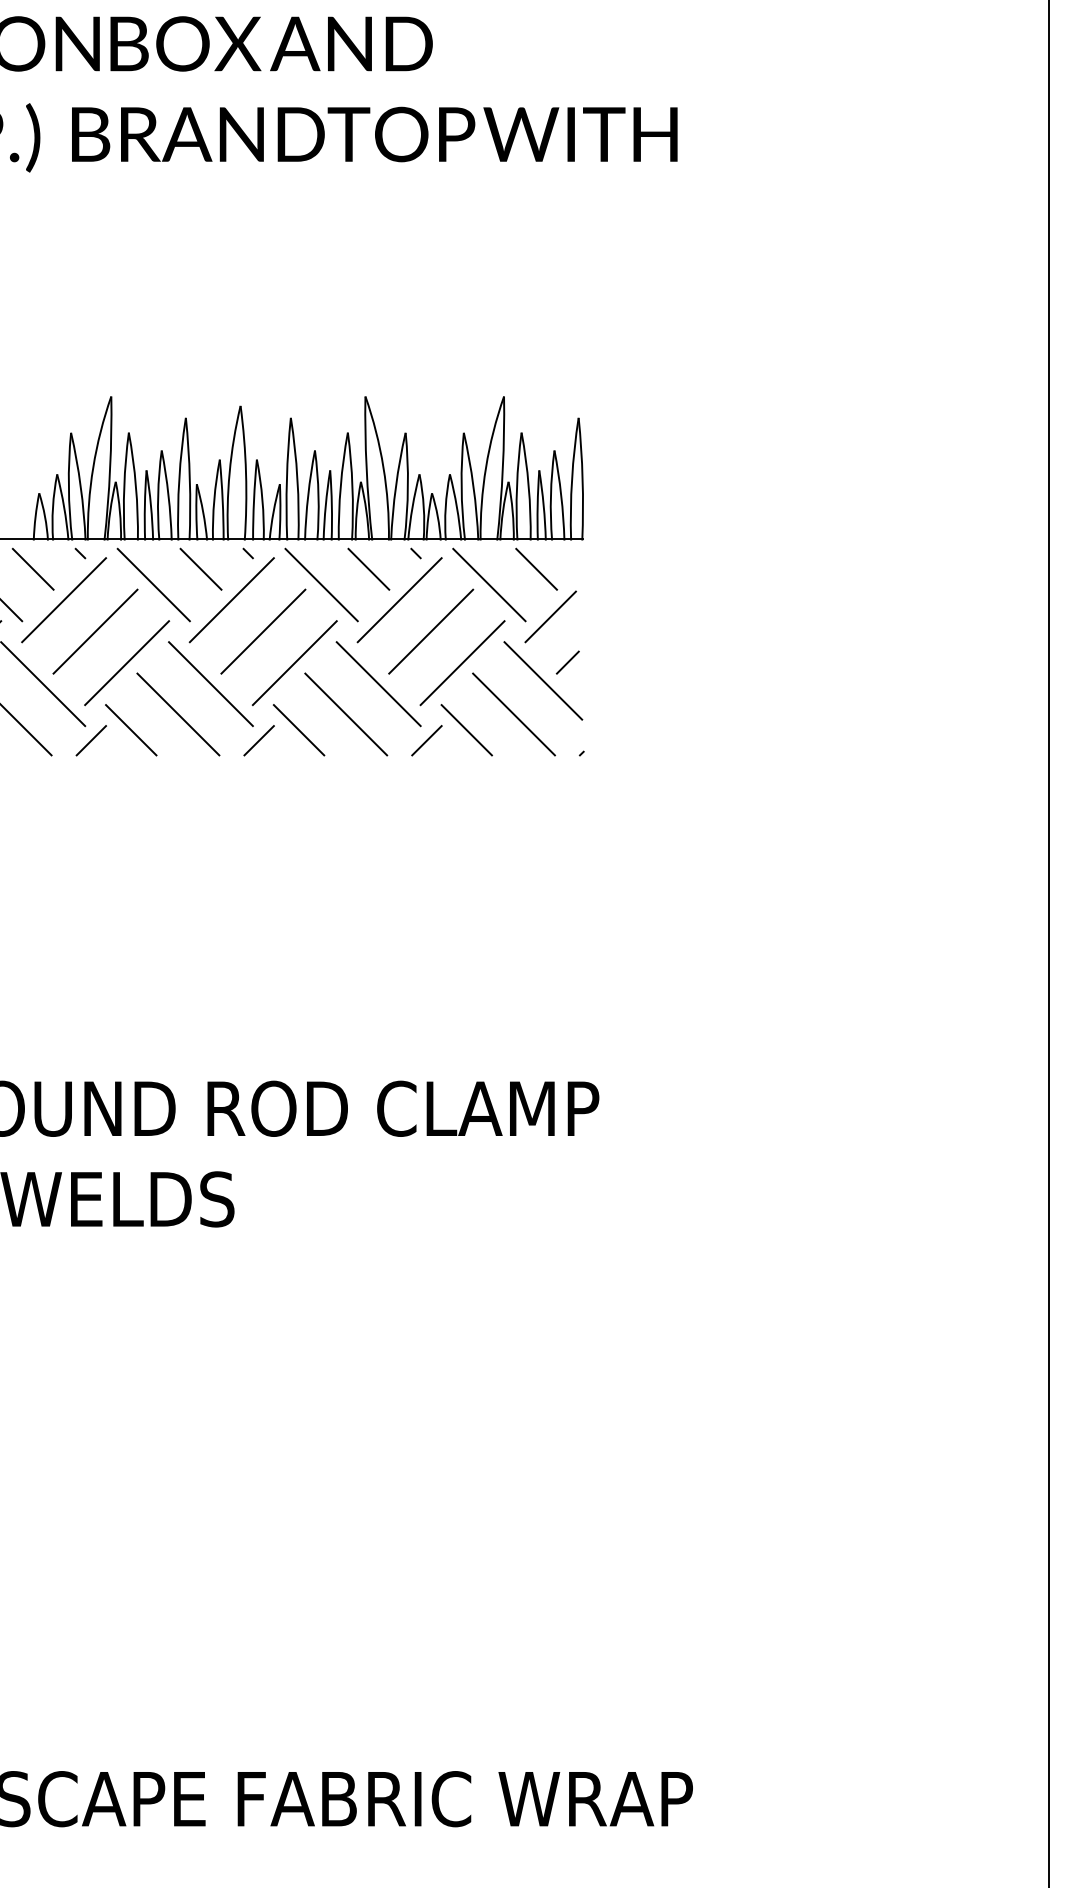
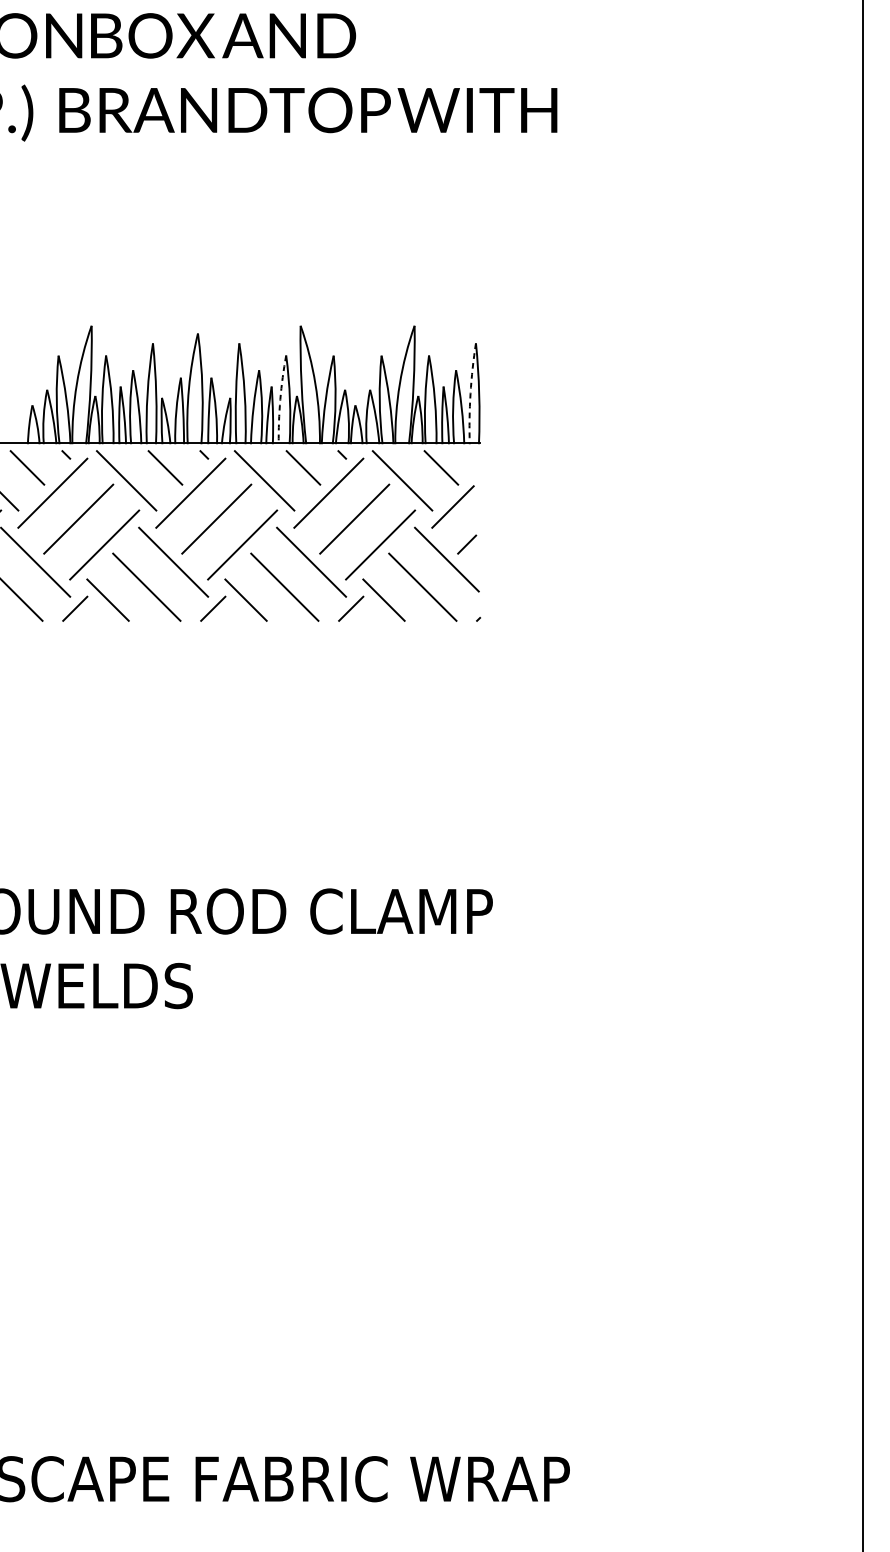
arc: (572, 479) -> (470, 394), solid -> dashed
arc: (340, 486) -> (280, 399), solid -> dashed

